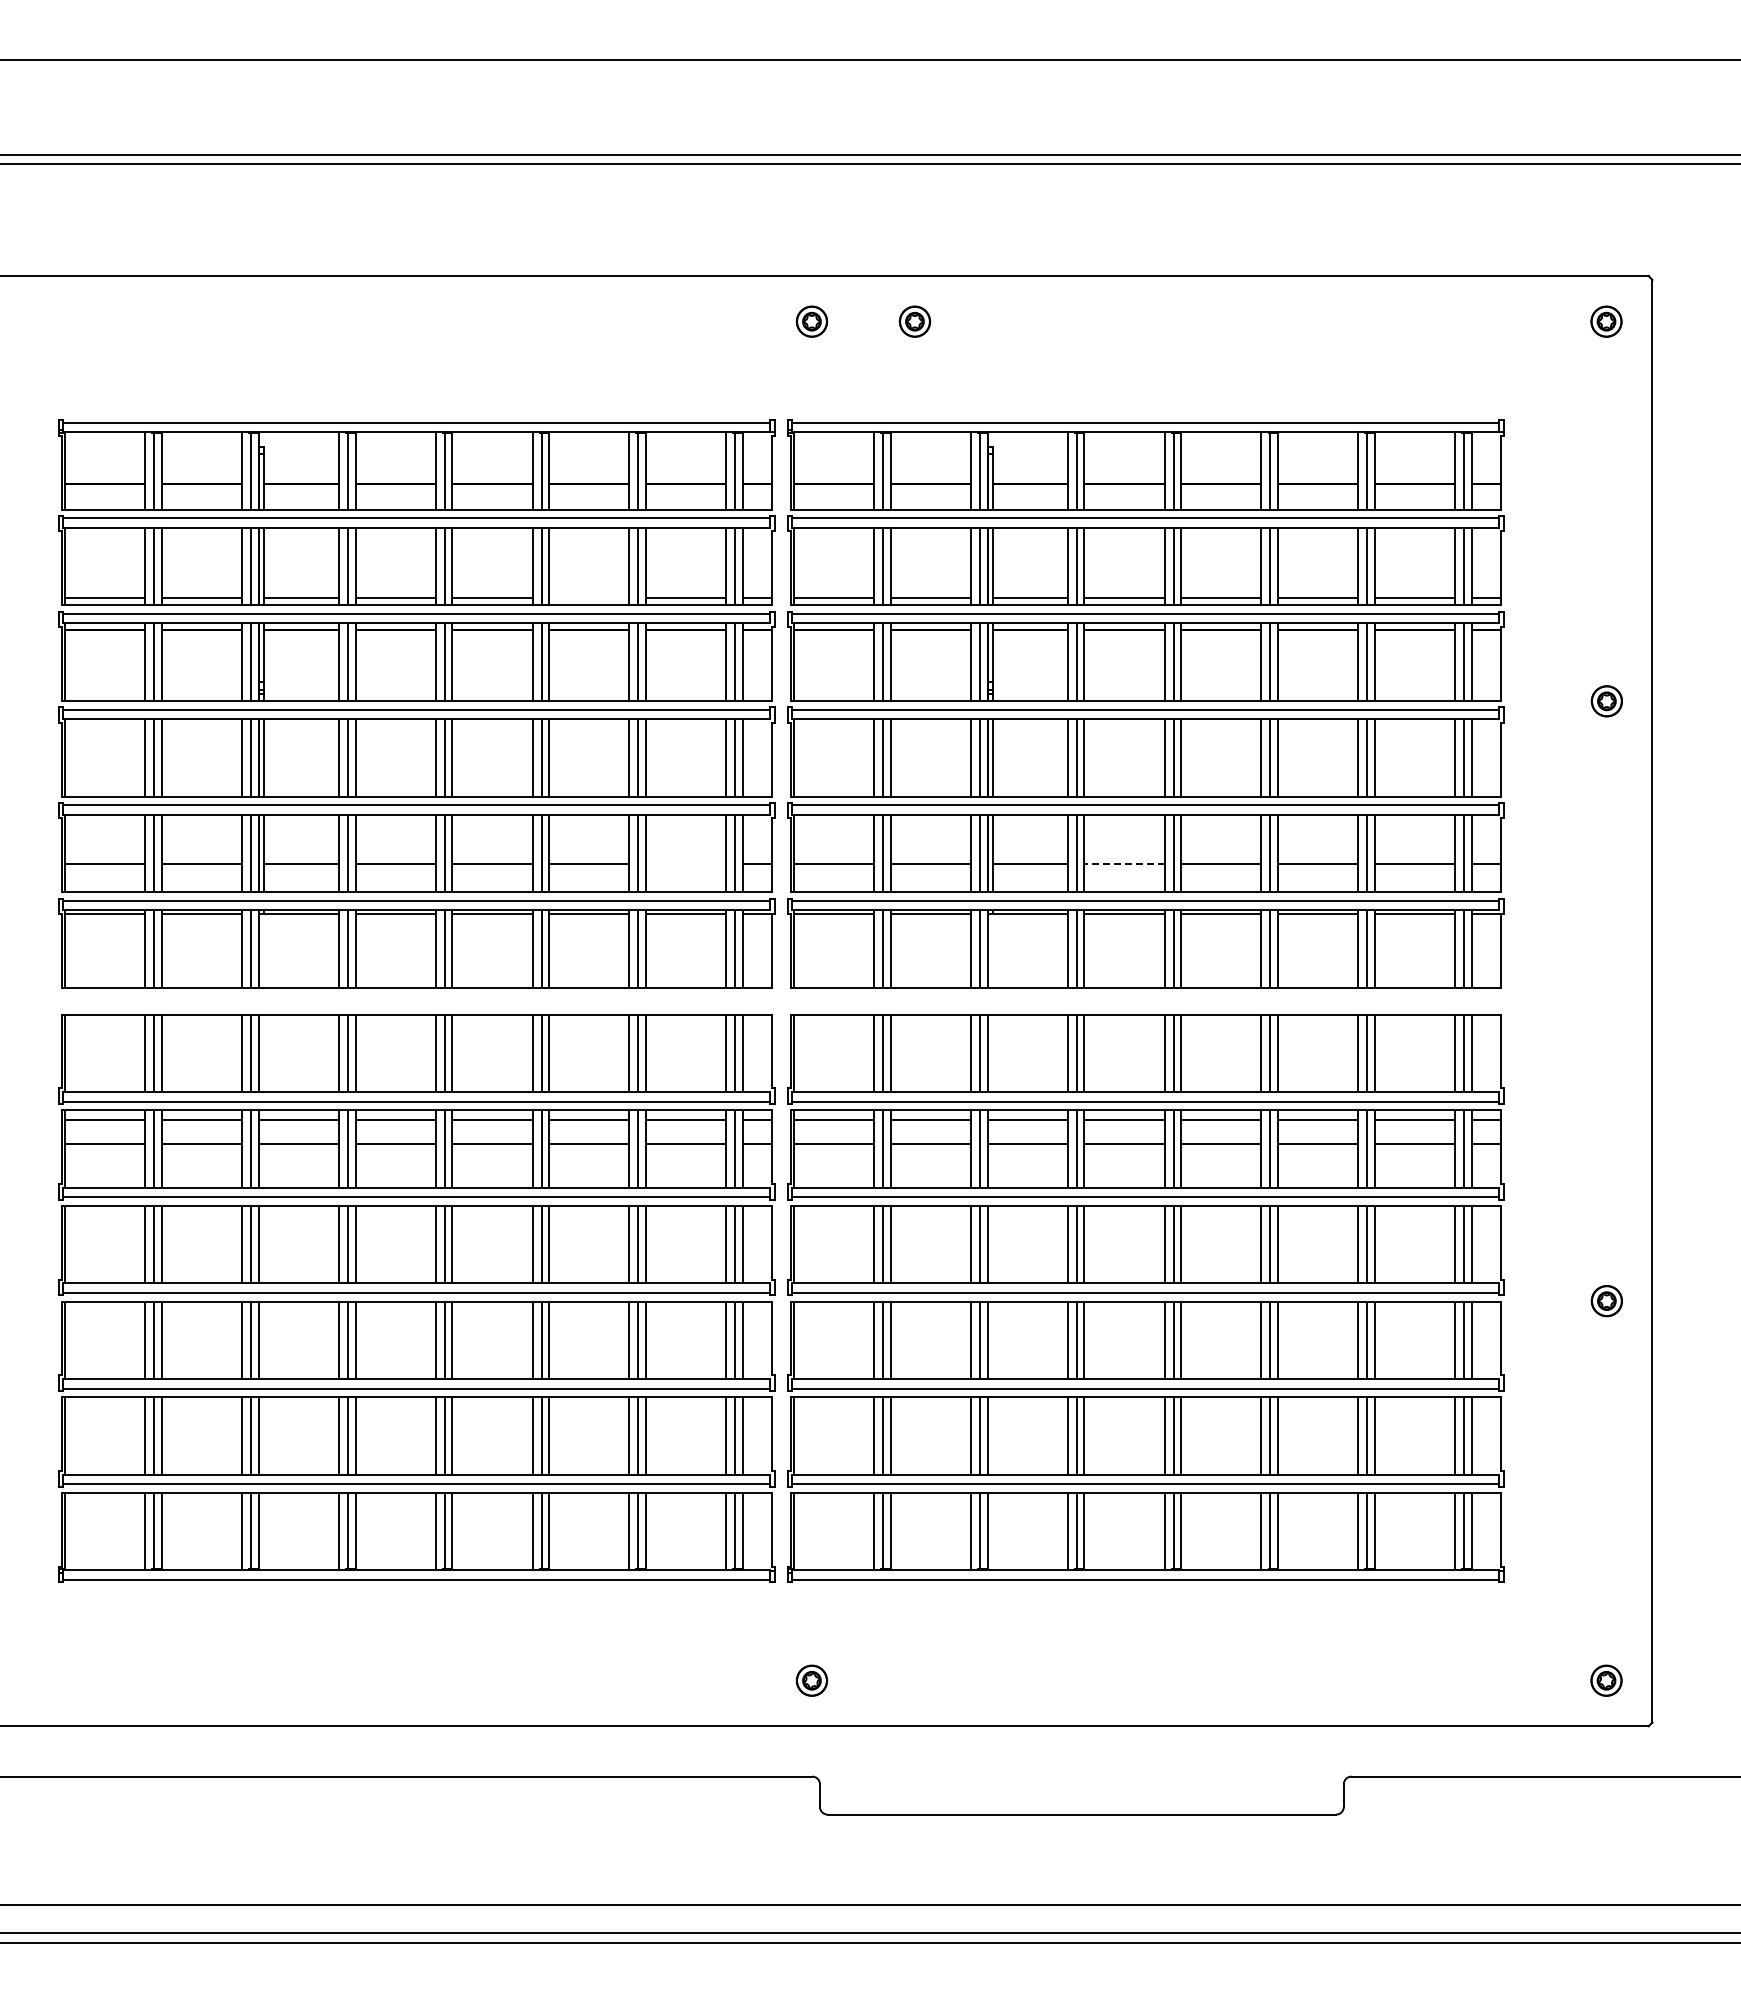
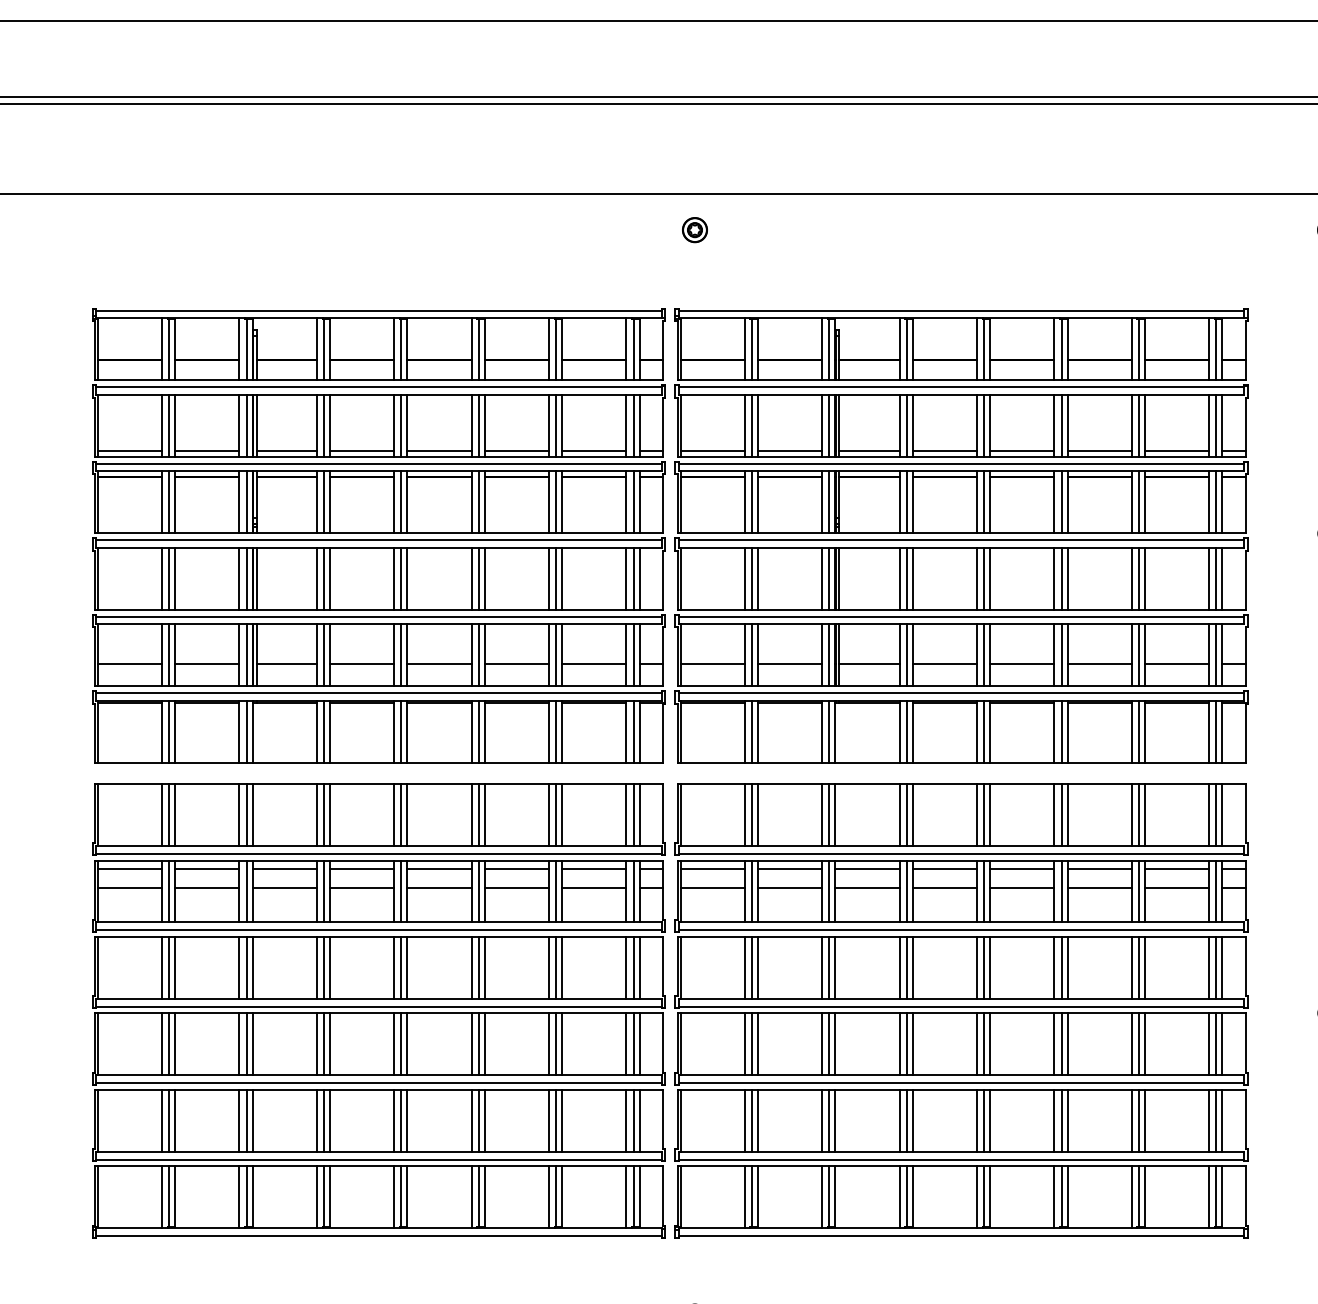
part: (914, 321) -> (776, 229), removed
line: (589, 597) -> (517, 450), added
line: (685, 864) -> (593, 664), added
line: (1124, 864) -> (944, 664), dashed -> solid

